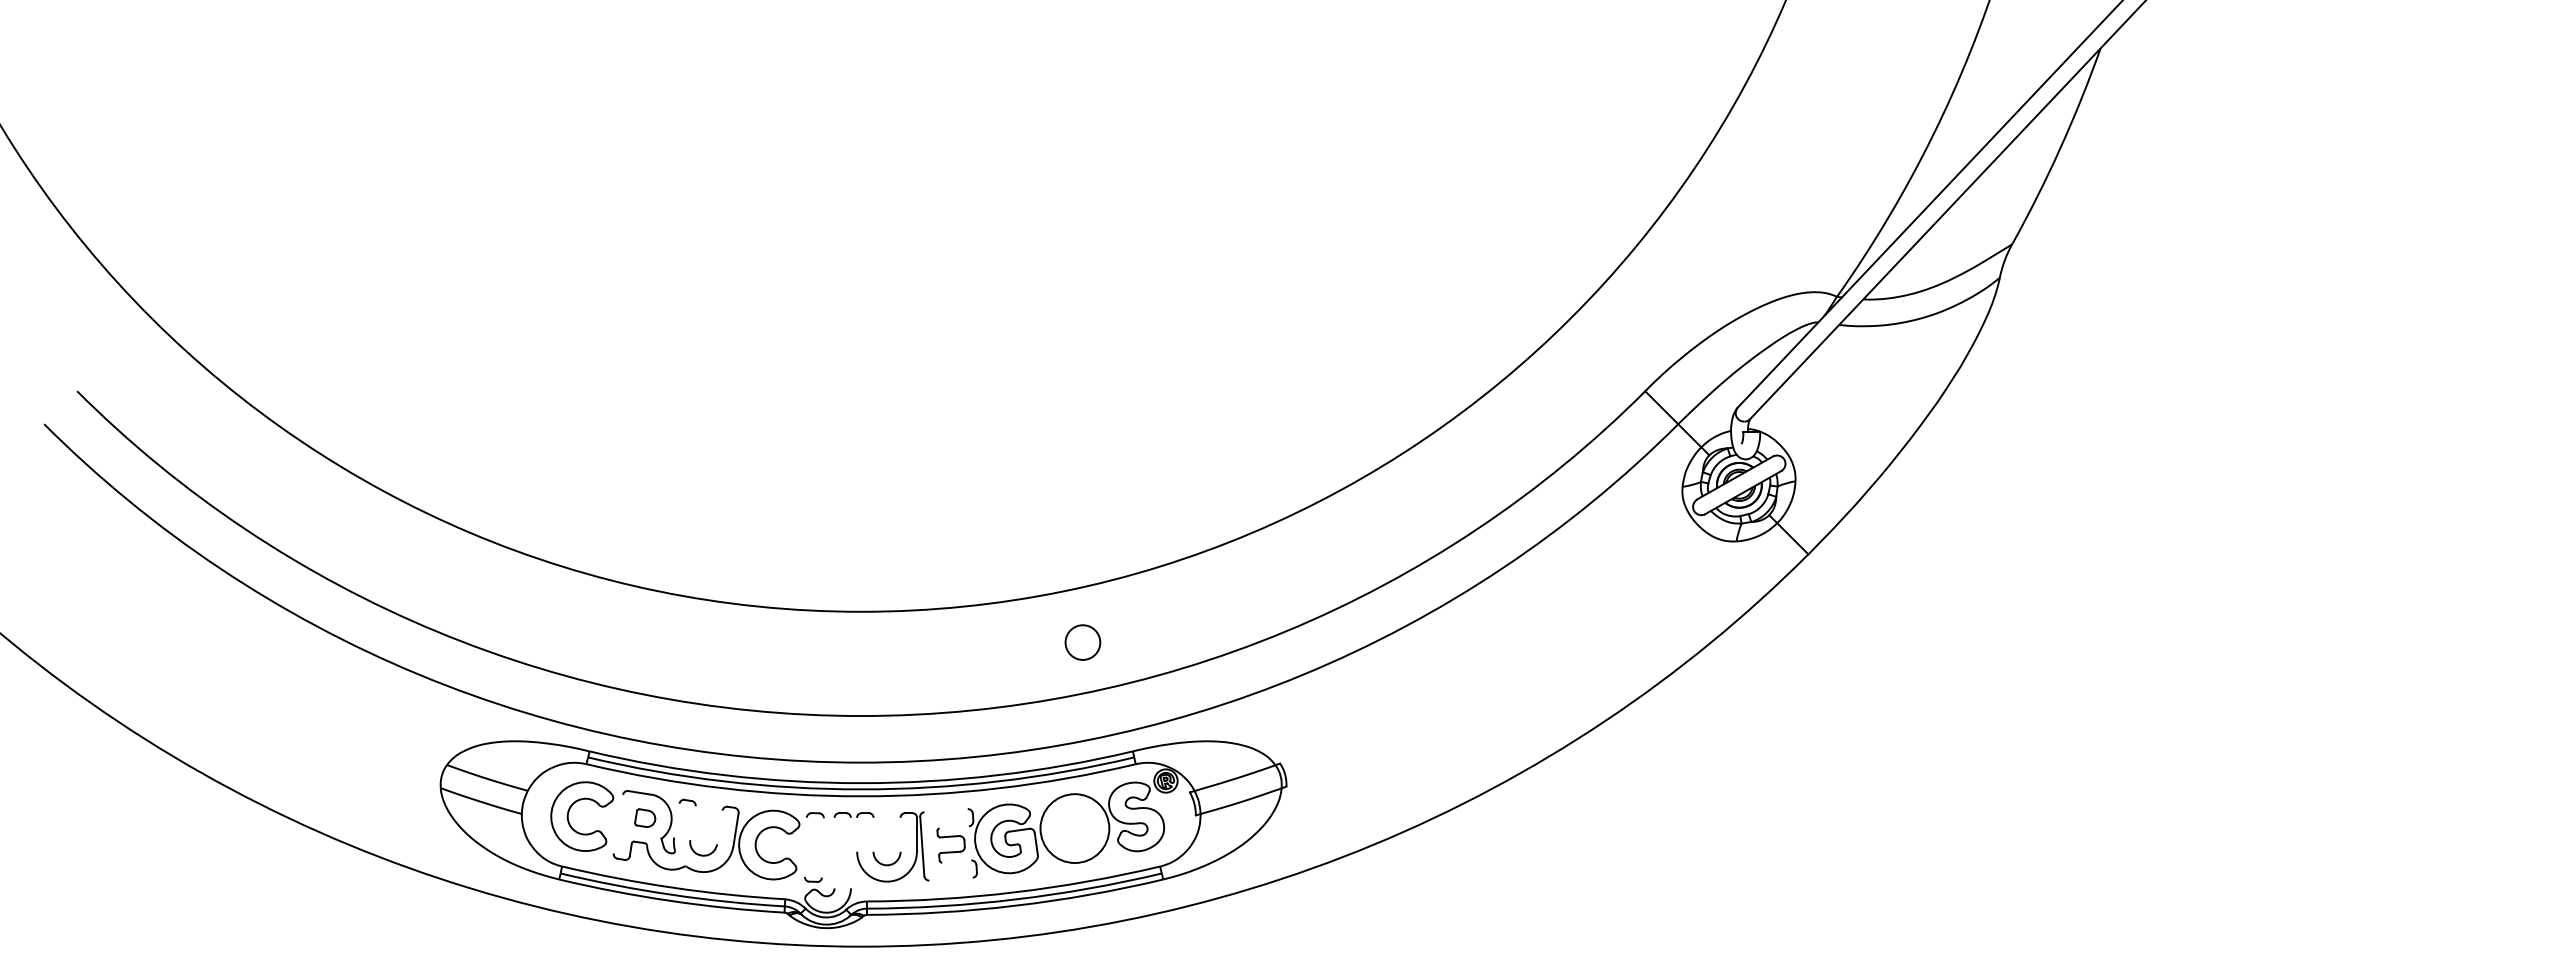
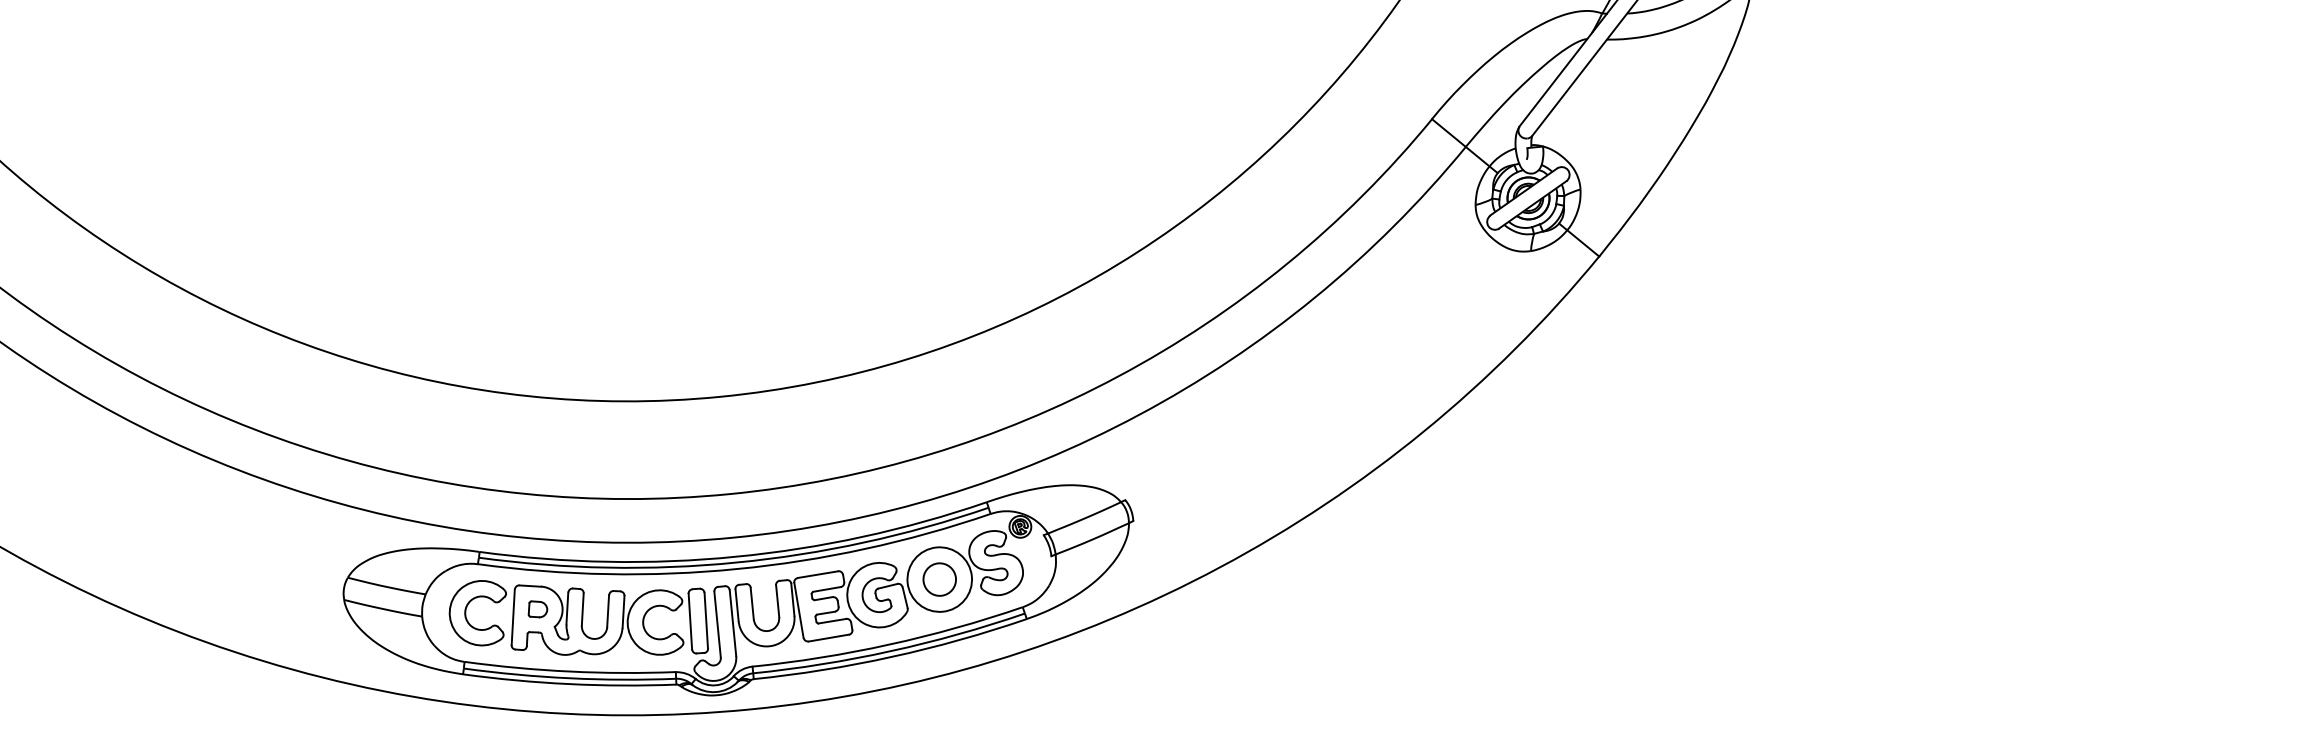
circle: (1082, 642) -> (939, 579), moved
line: (945, 810) -> (817, 574), added
line: (676, 820) -> (567, 608), added
line: (617, 823) -> (512, 616), added
line: (692, 823) -> (582, 609), added
line: (719, 827) -> (607, 611), added
line: (954, 827) -> (827, 589), added
line: (857, 834) -> (737, 605), added
line: (873, 834) -> (752, 603), added
line: (900, 834) -> (777, 601), added
line: (805, 846) -> (689, 620), added
line: (822, 847) -> (705, 620), added
line: (834, 852) -> (717, 623), added
line: (850, 852) -> (732, 622), added
line: (956, 861) -> (832, 621), added
line: (950, 878) -> (828, 637), added

